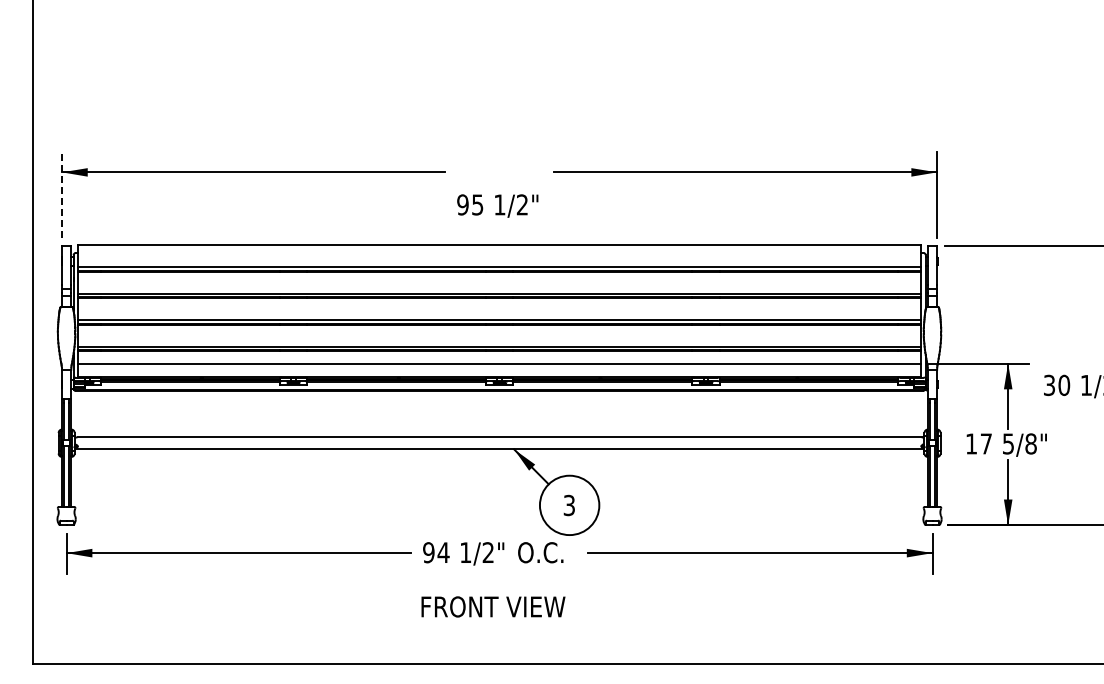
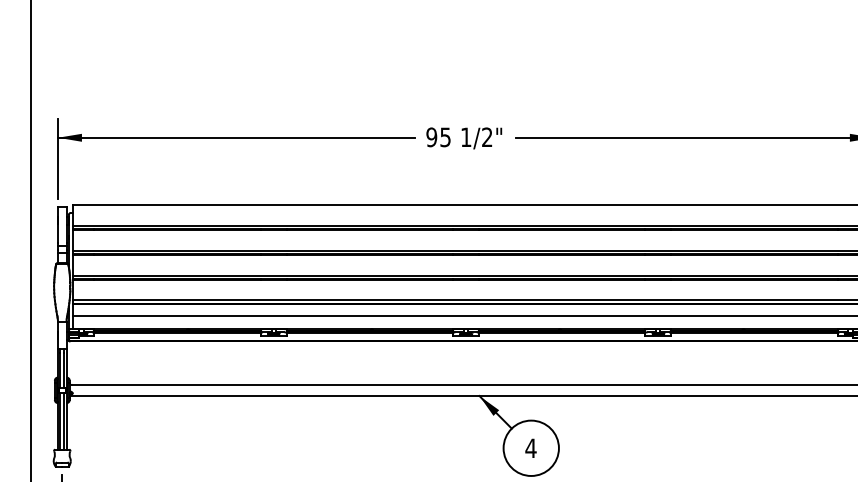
line: (62, 194) -> (58, 158), dashed -> solid
text: (497, 205) -> (464, 137), moved
text: (569, 505) -> (531, 448), 3 -> 4

